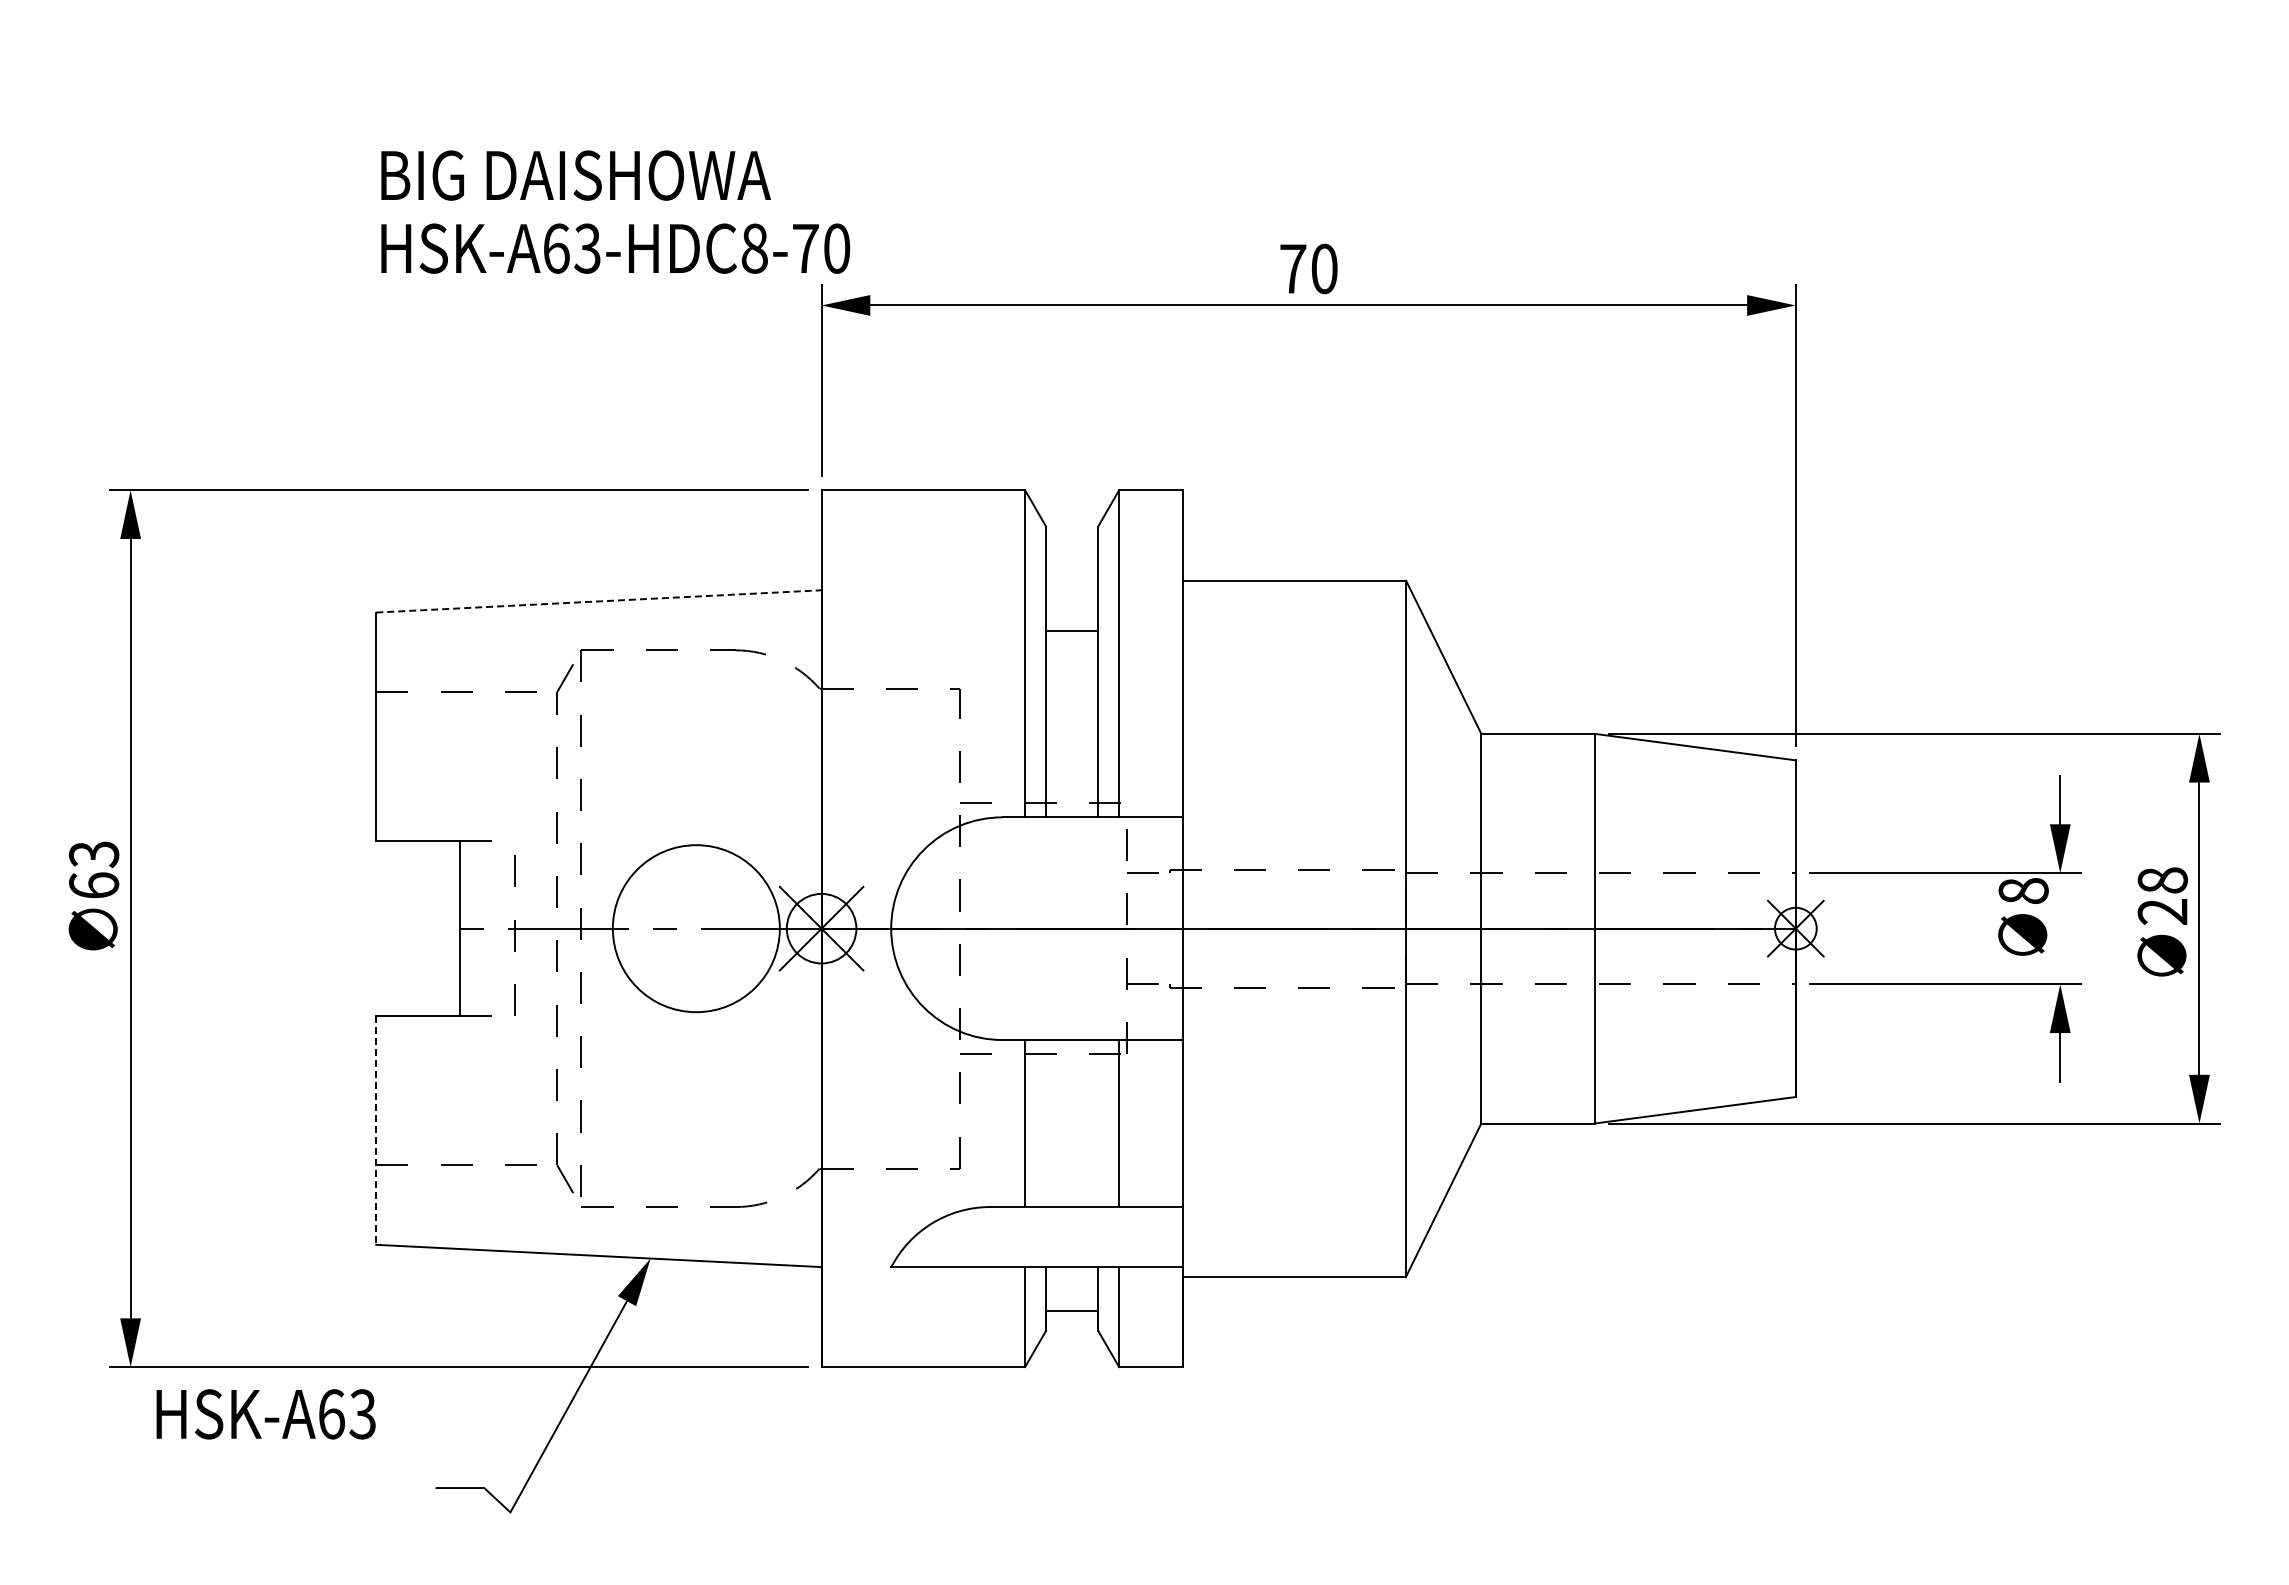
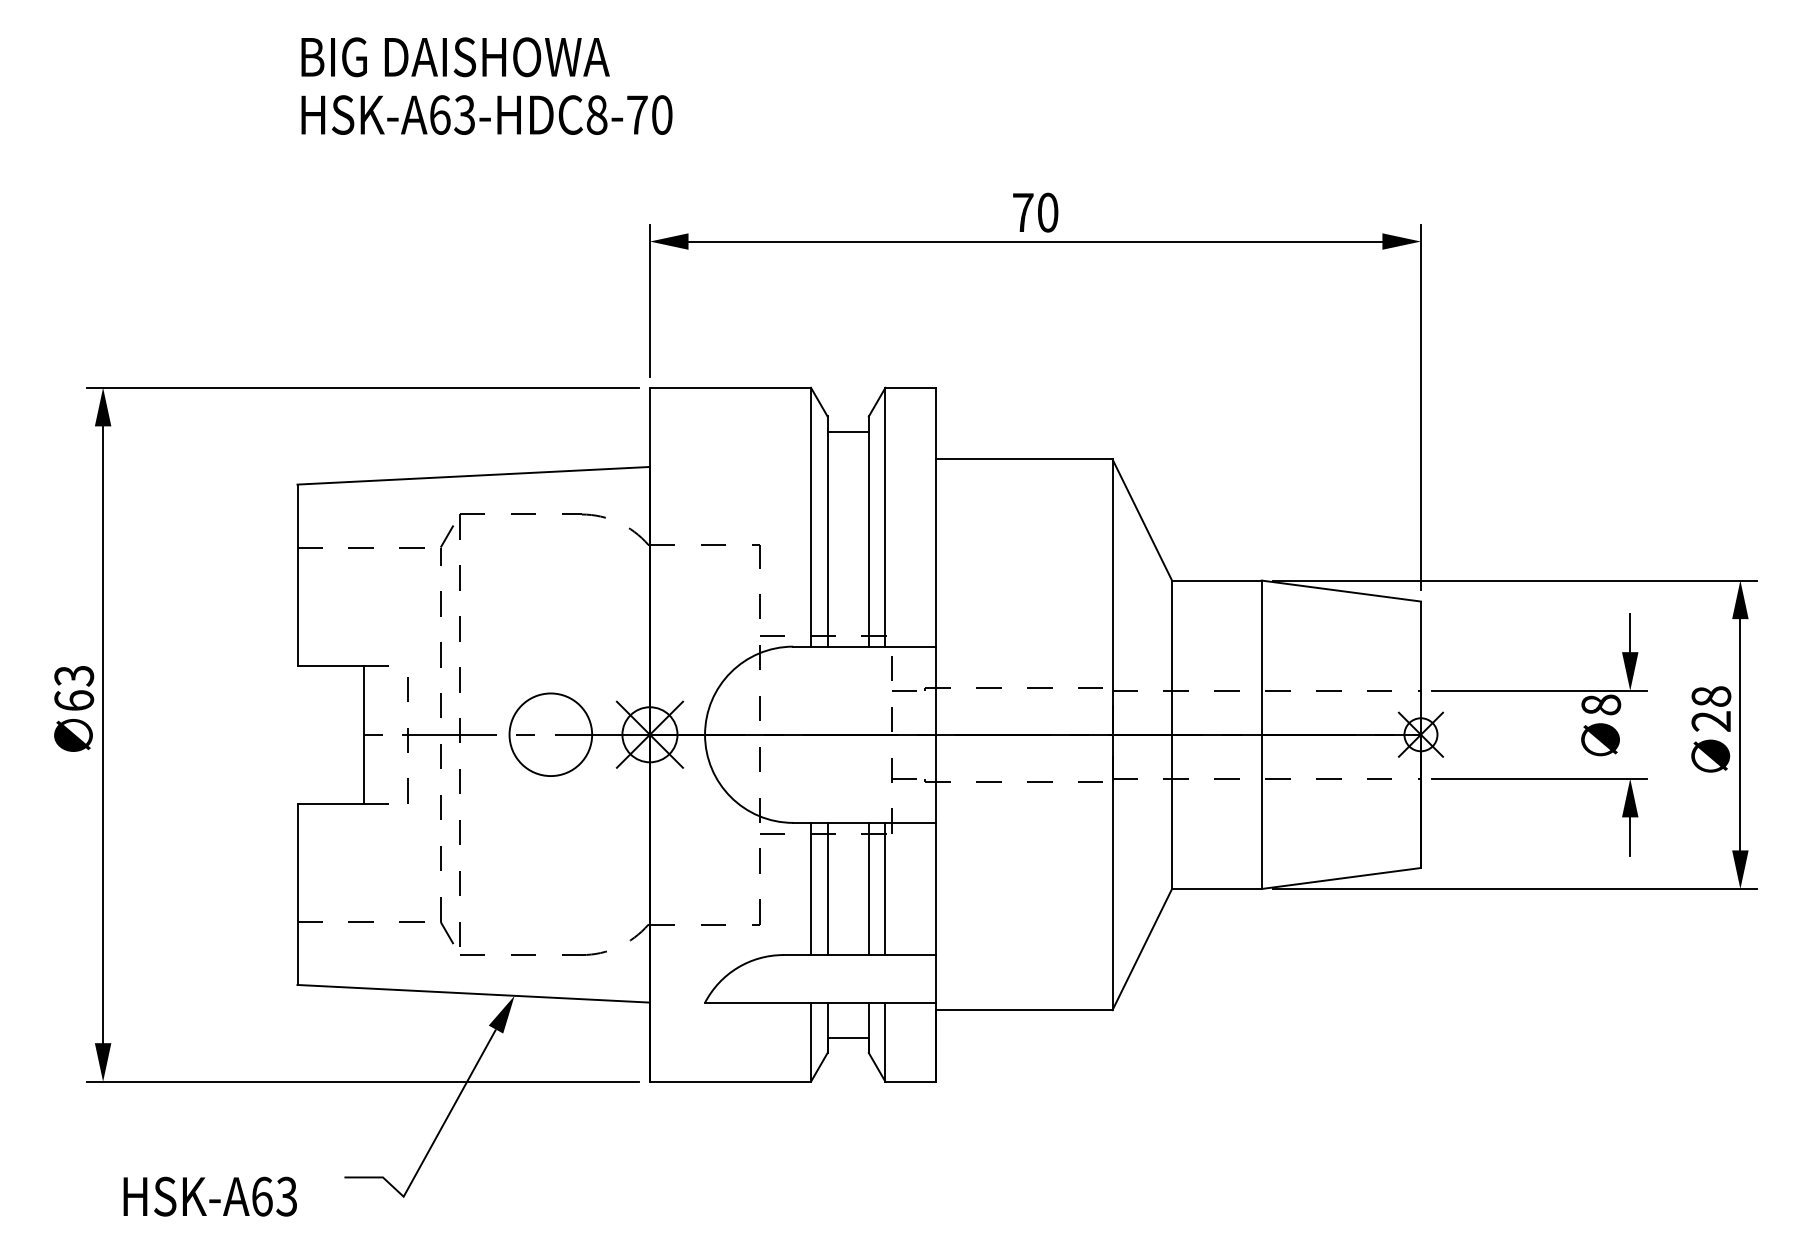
text: (615, 211) -> (486, 85), moved
line: (598, 601) -> (473, 475), dashed -> solid
line: (1072, 630) -> (848, 431), moved
circle: (696, 928) -> (550, 734), size x0.62
line: (1046, 1123) -> (827, 888), added
line: (1098, 1123) -> (869, 888), added
line: (376, 1130) -> (297, 894), dashed -> solid
text: (265, 1414) -> (209, 1196), moved

